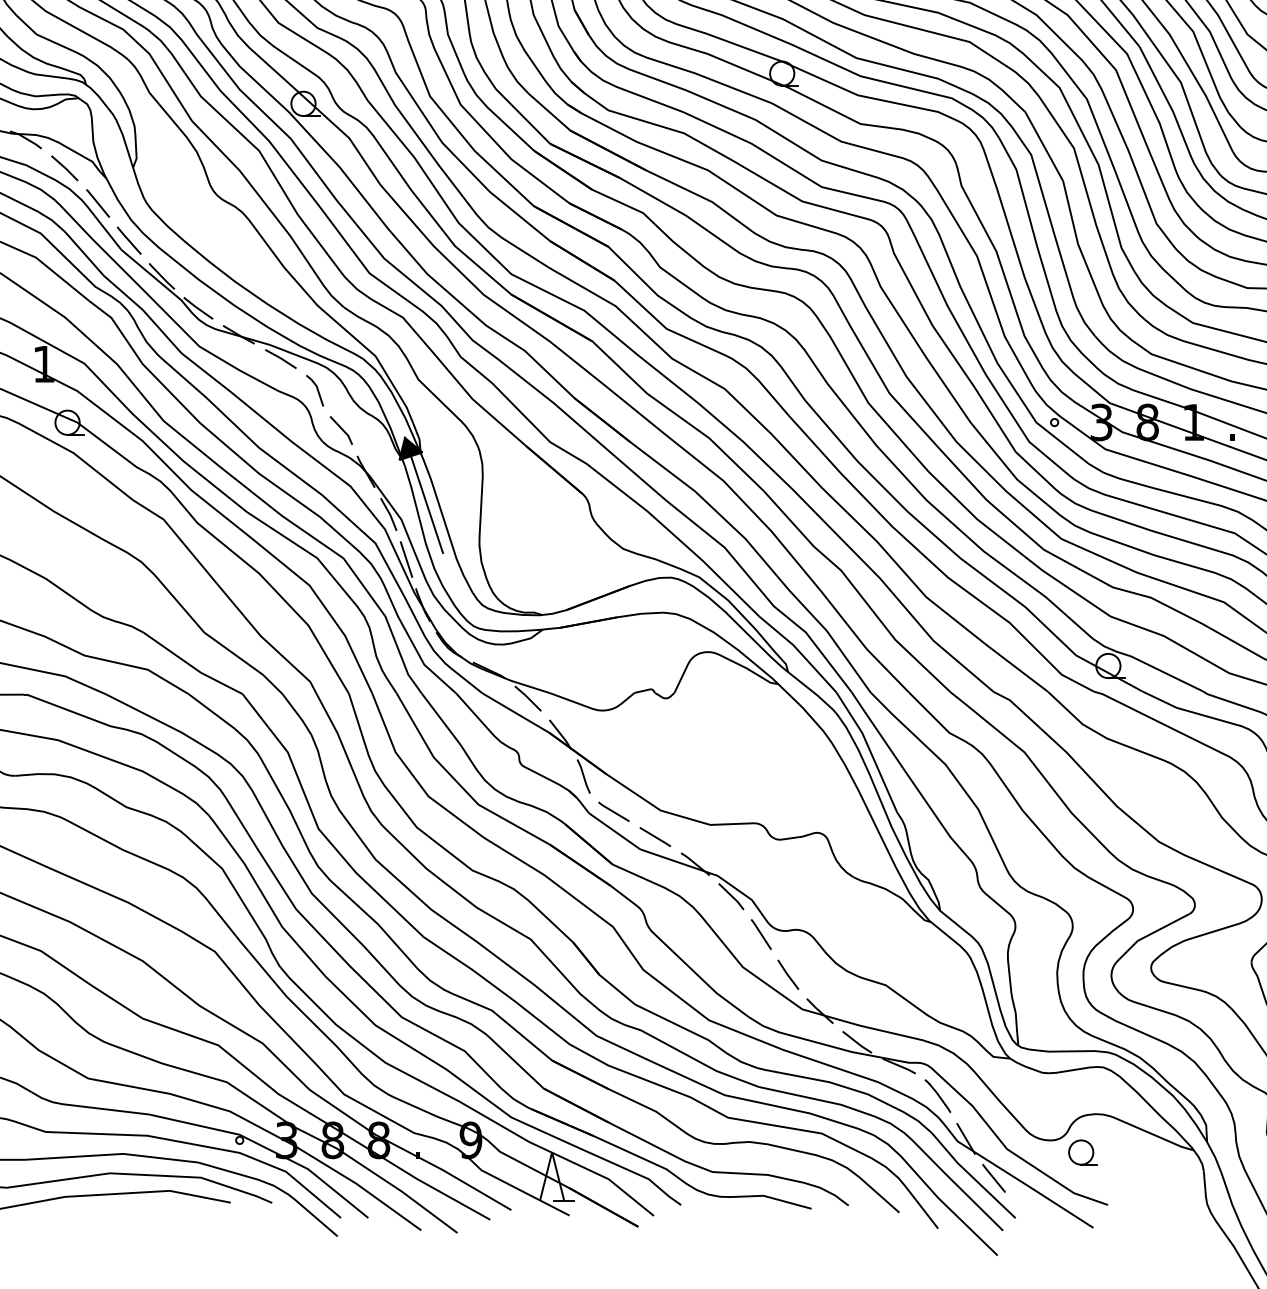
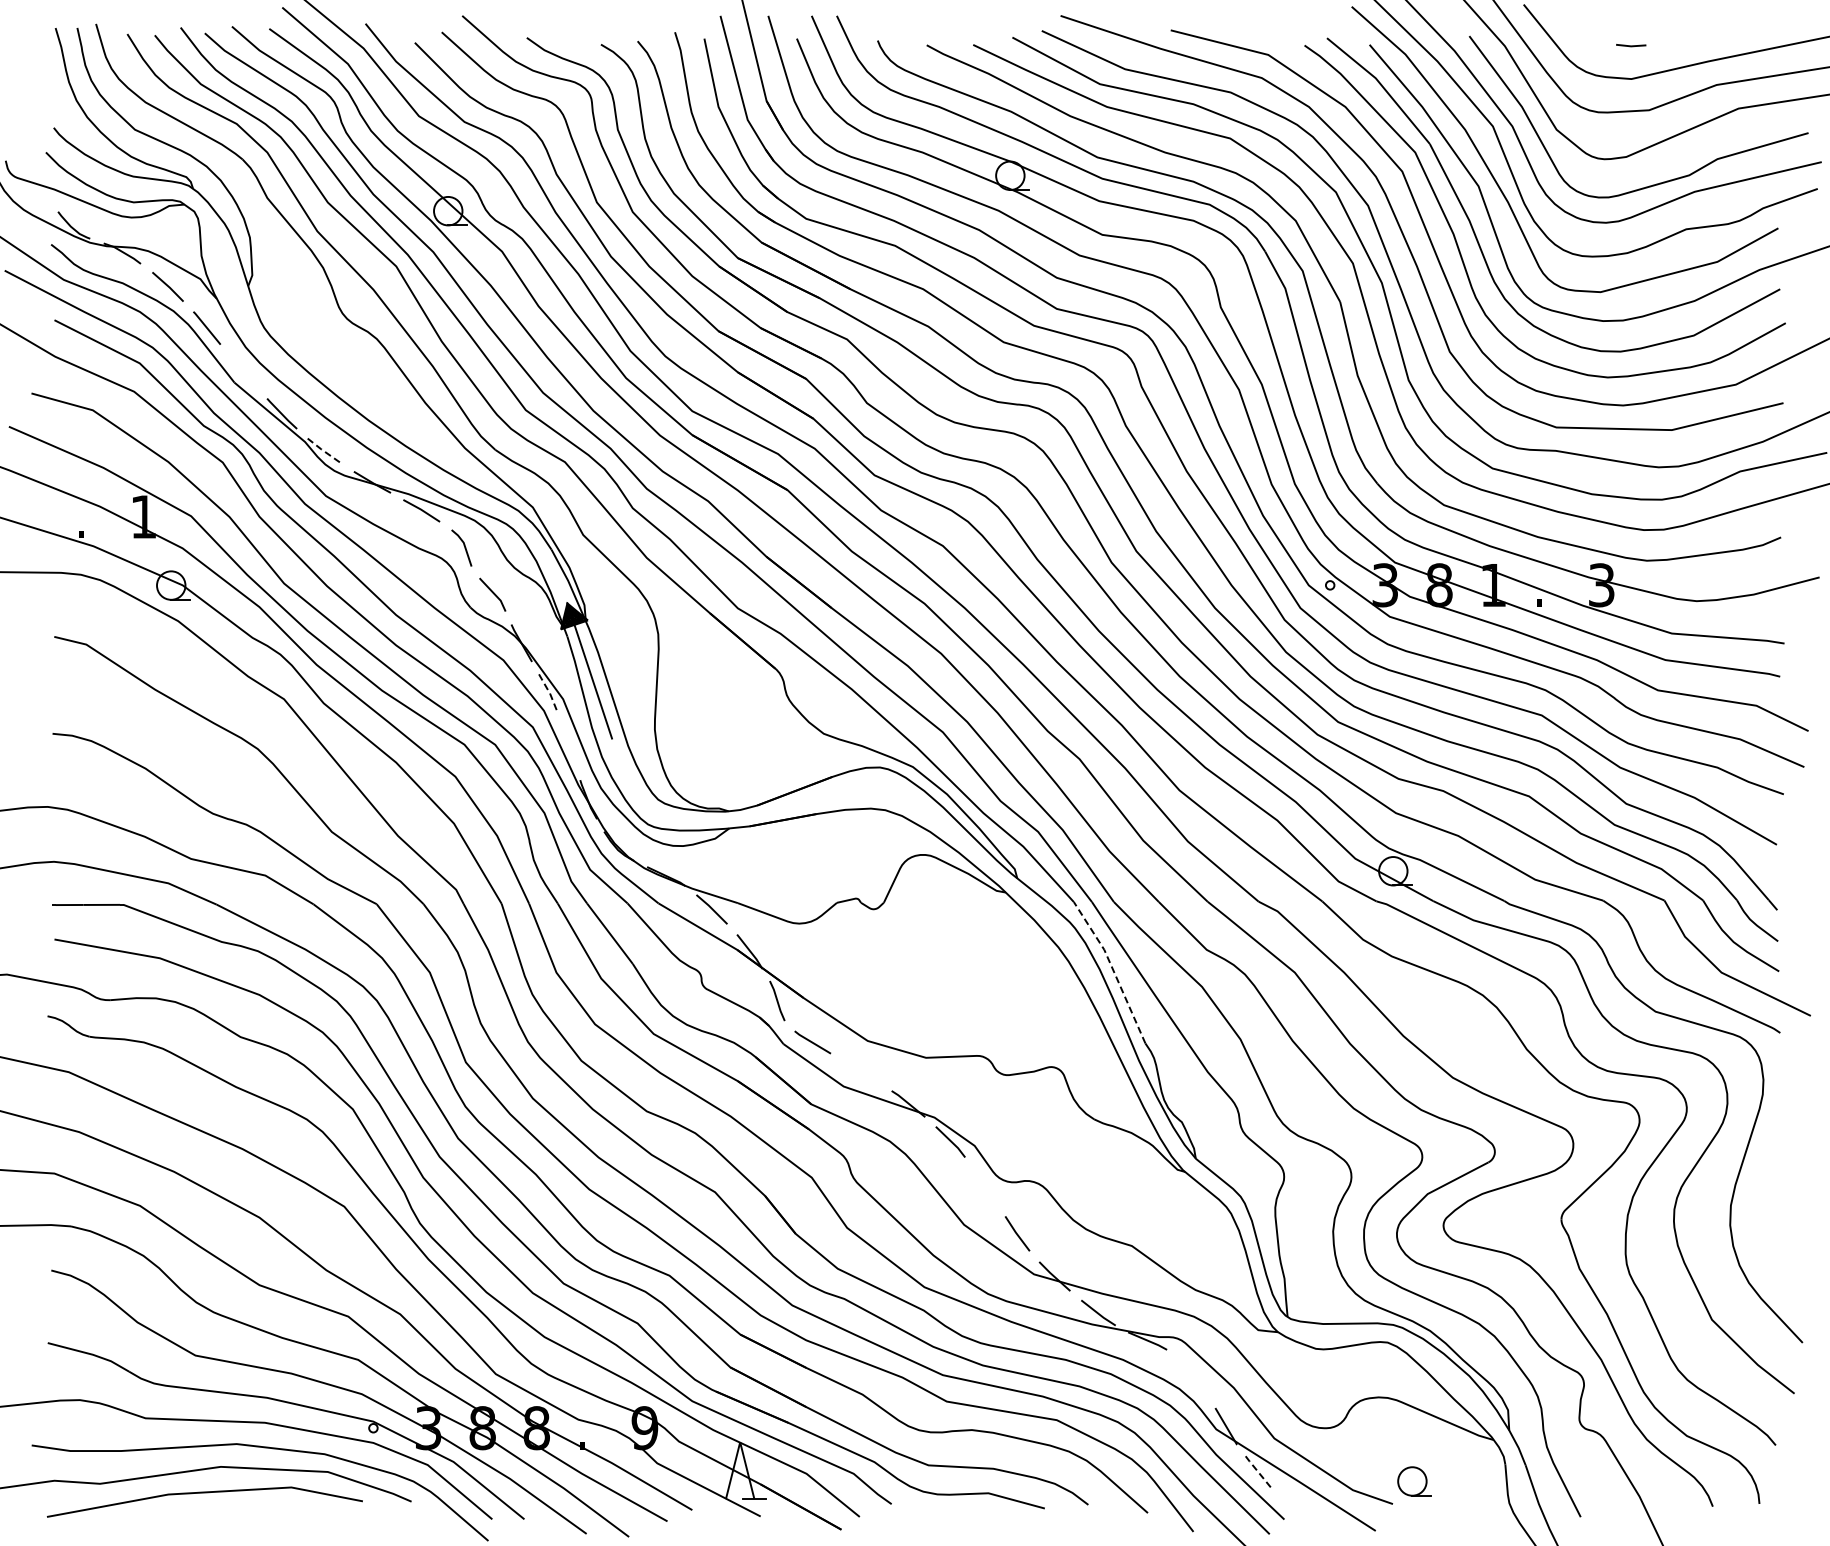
line: (129, 240) -> (243, 371), removed
line: (198, 308) -> (324, 451), solid -> dashed
line: (390, 514) -> (550, 693), solid -> dashed
line: (405, 559) -> (568, 746), removed
line: (870, 749) -> (1113, 969), solid -> dashed
line: (654, 836) -> (860, 1071), removed
line: (761, 934) -> (985, 1186), removed
part: (937, 1095) -> (1192, 1375), removed
part: (1083, 1152) -> (1414, 1481), moved
line: (993, 1178) -> (1258, 1472), solid -> dashed

